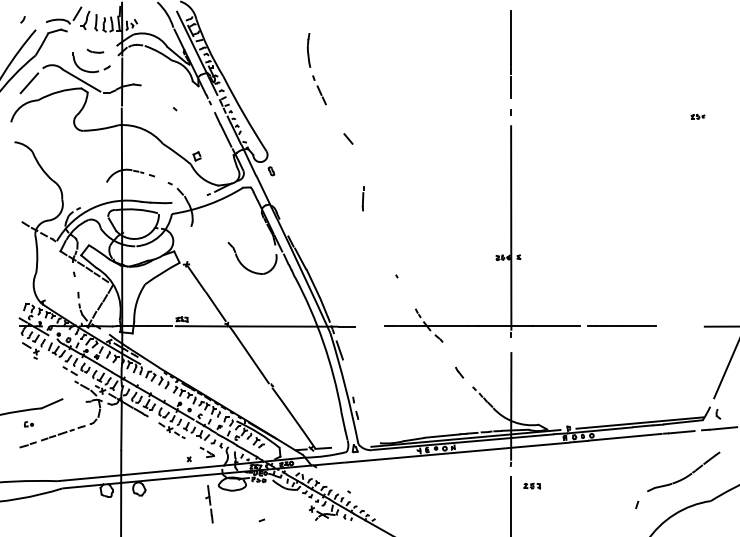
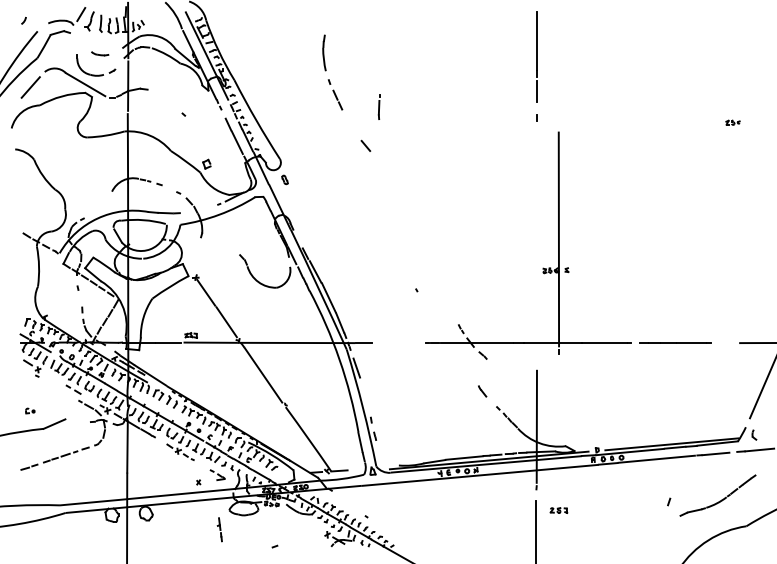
line: (362, 198) -> (378, 106), moved
part: (512, 233) -> (560, 245), moved
part: (28, 424) -> (29, 411), moved
part: (209, 504) -> (219, 529), size x0.6
line: (637, 504) -> (669, 501), moved

